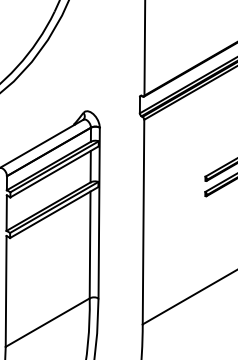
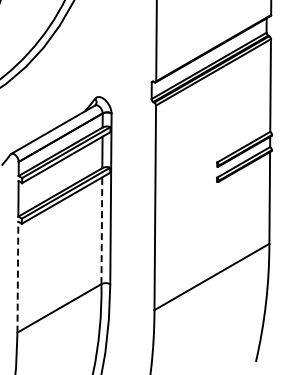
line: (89, 244) -> (101, 230), solid -> dashed
line: (5, 290) -> (17, 276), solid -> dashed

